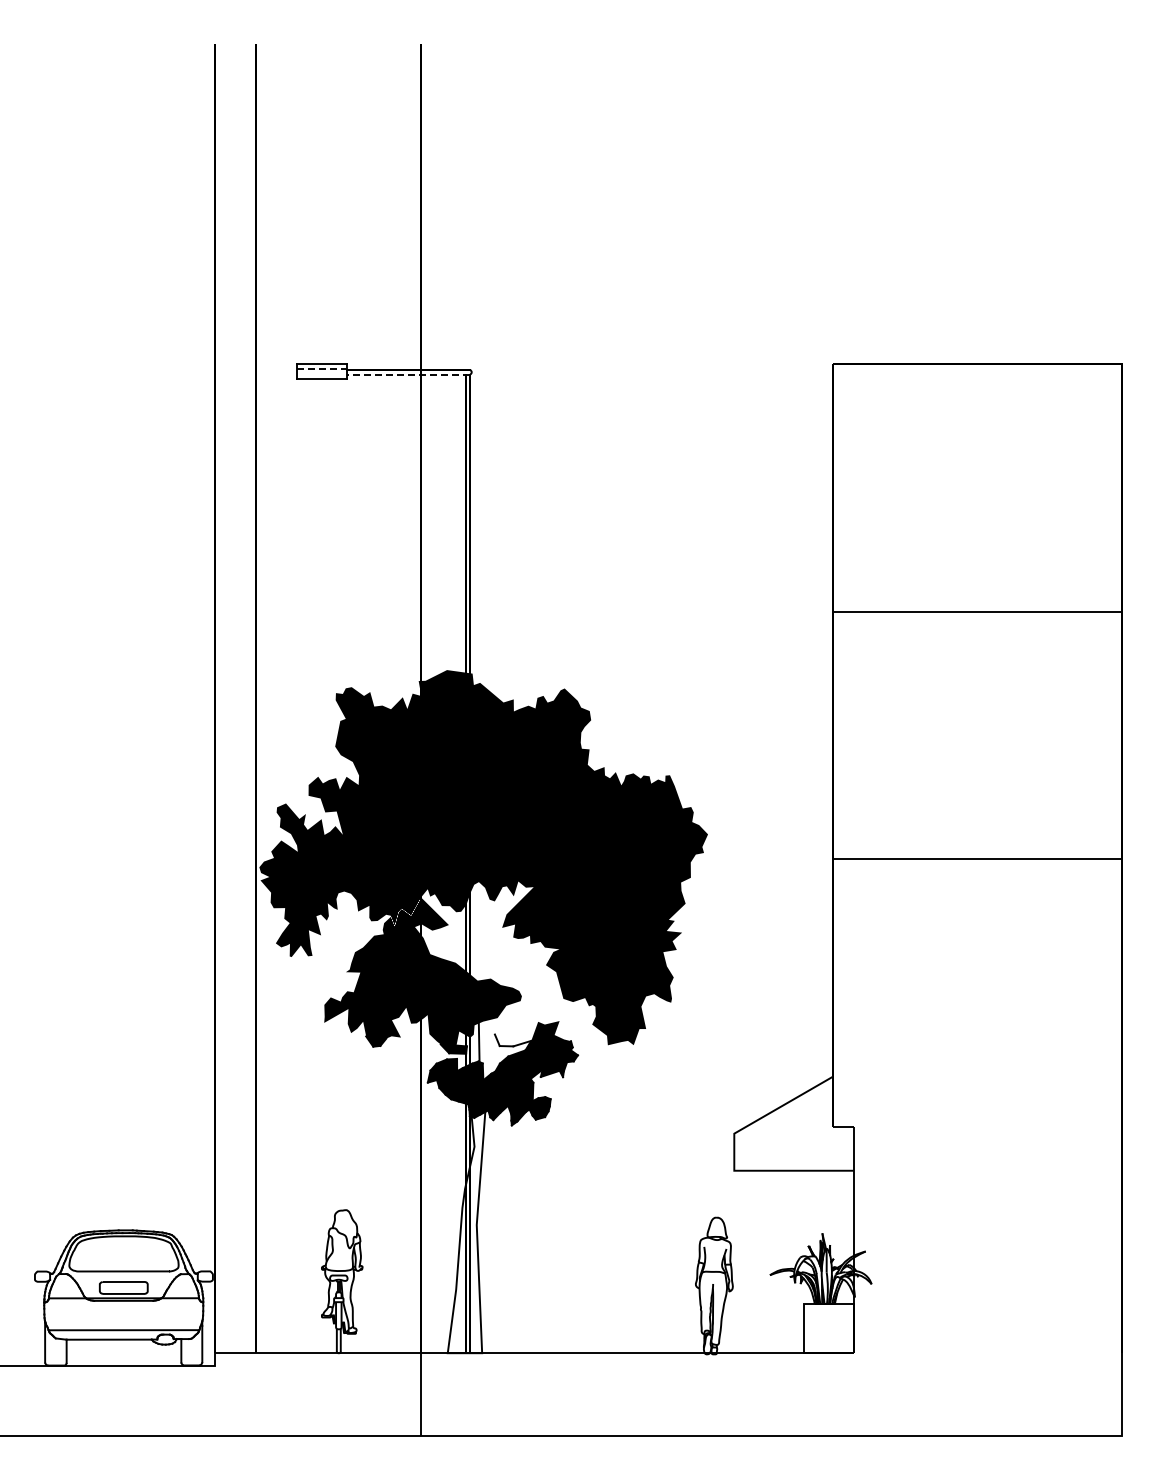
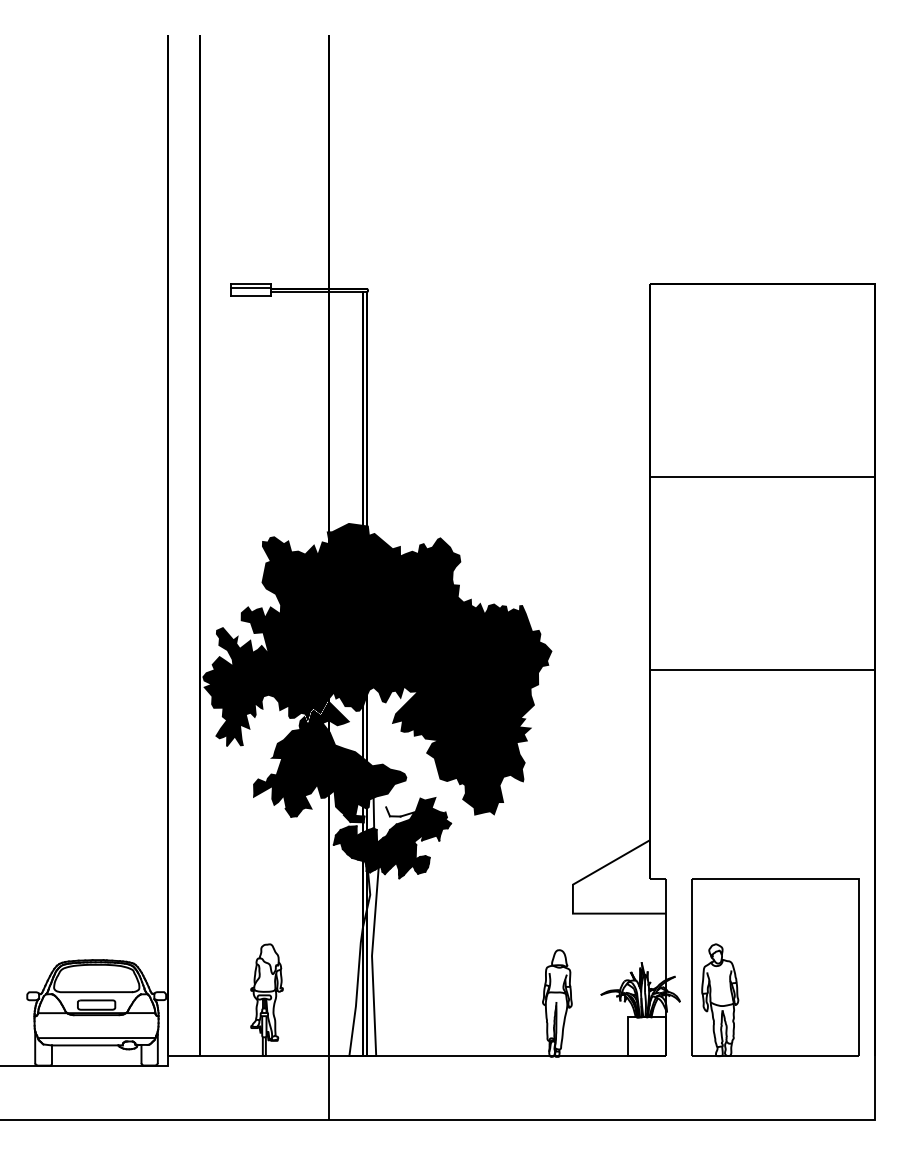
line: (322, 368) -> (251, 287), dashed -> solid
line: (408, 374) -> (318, 292), dashed -> solid
part: (993, 1240) -> (775, 968), added

